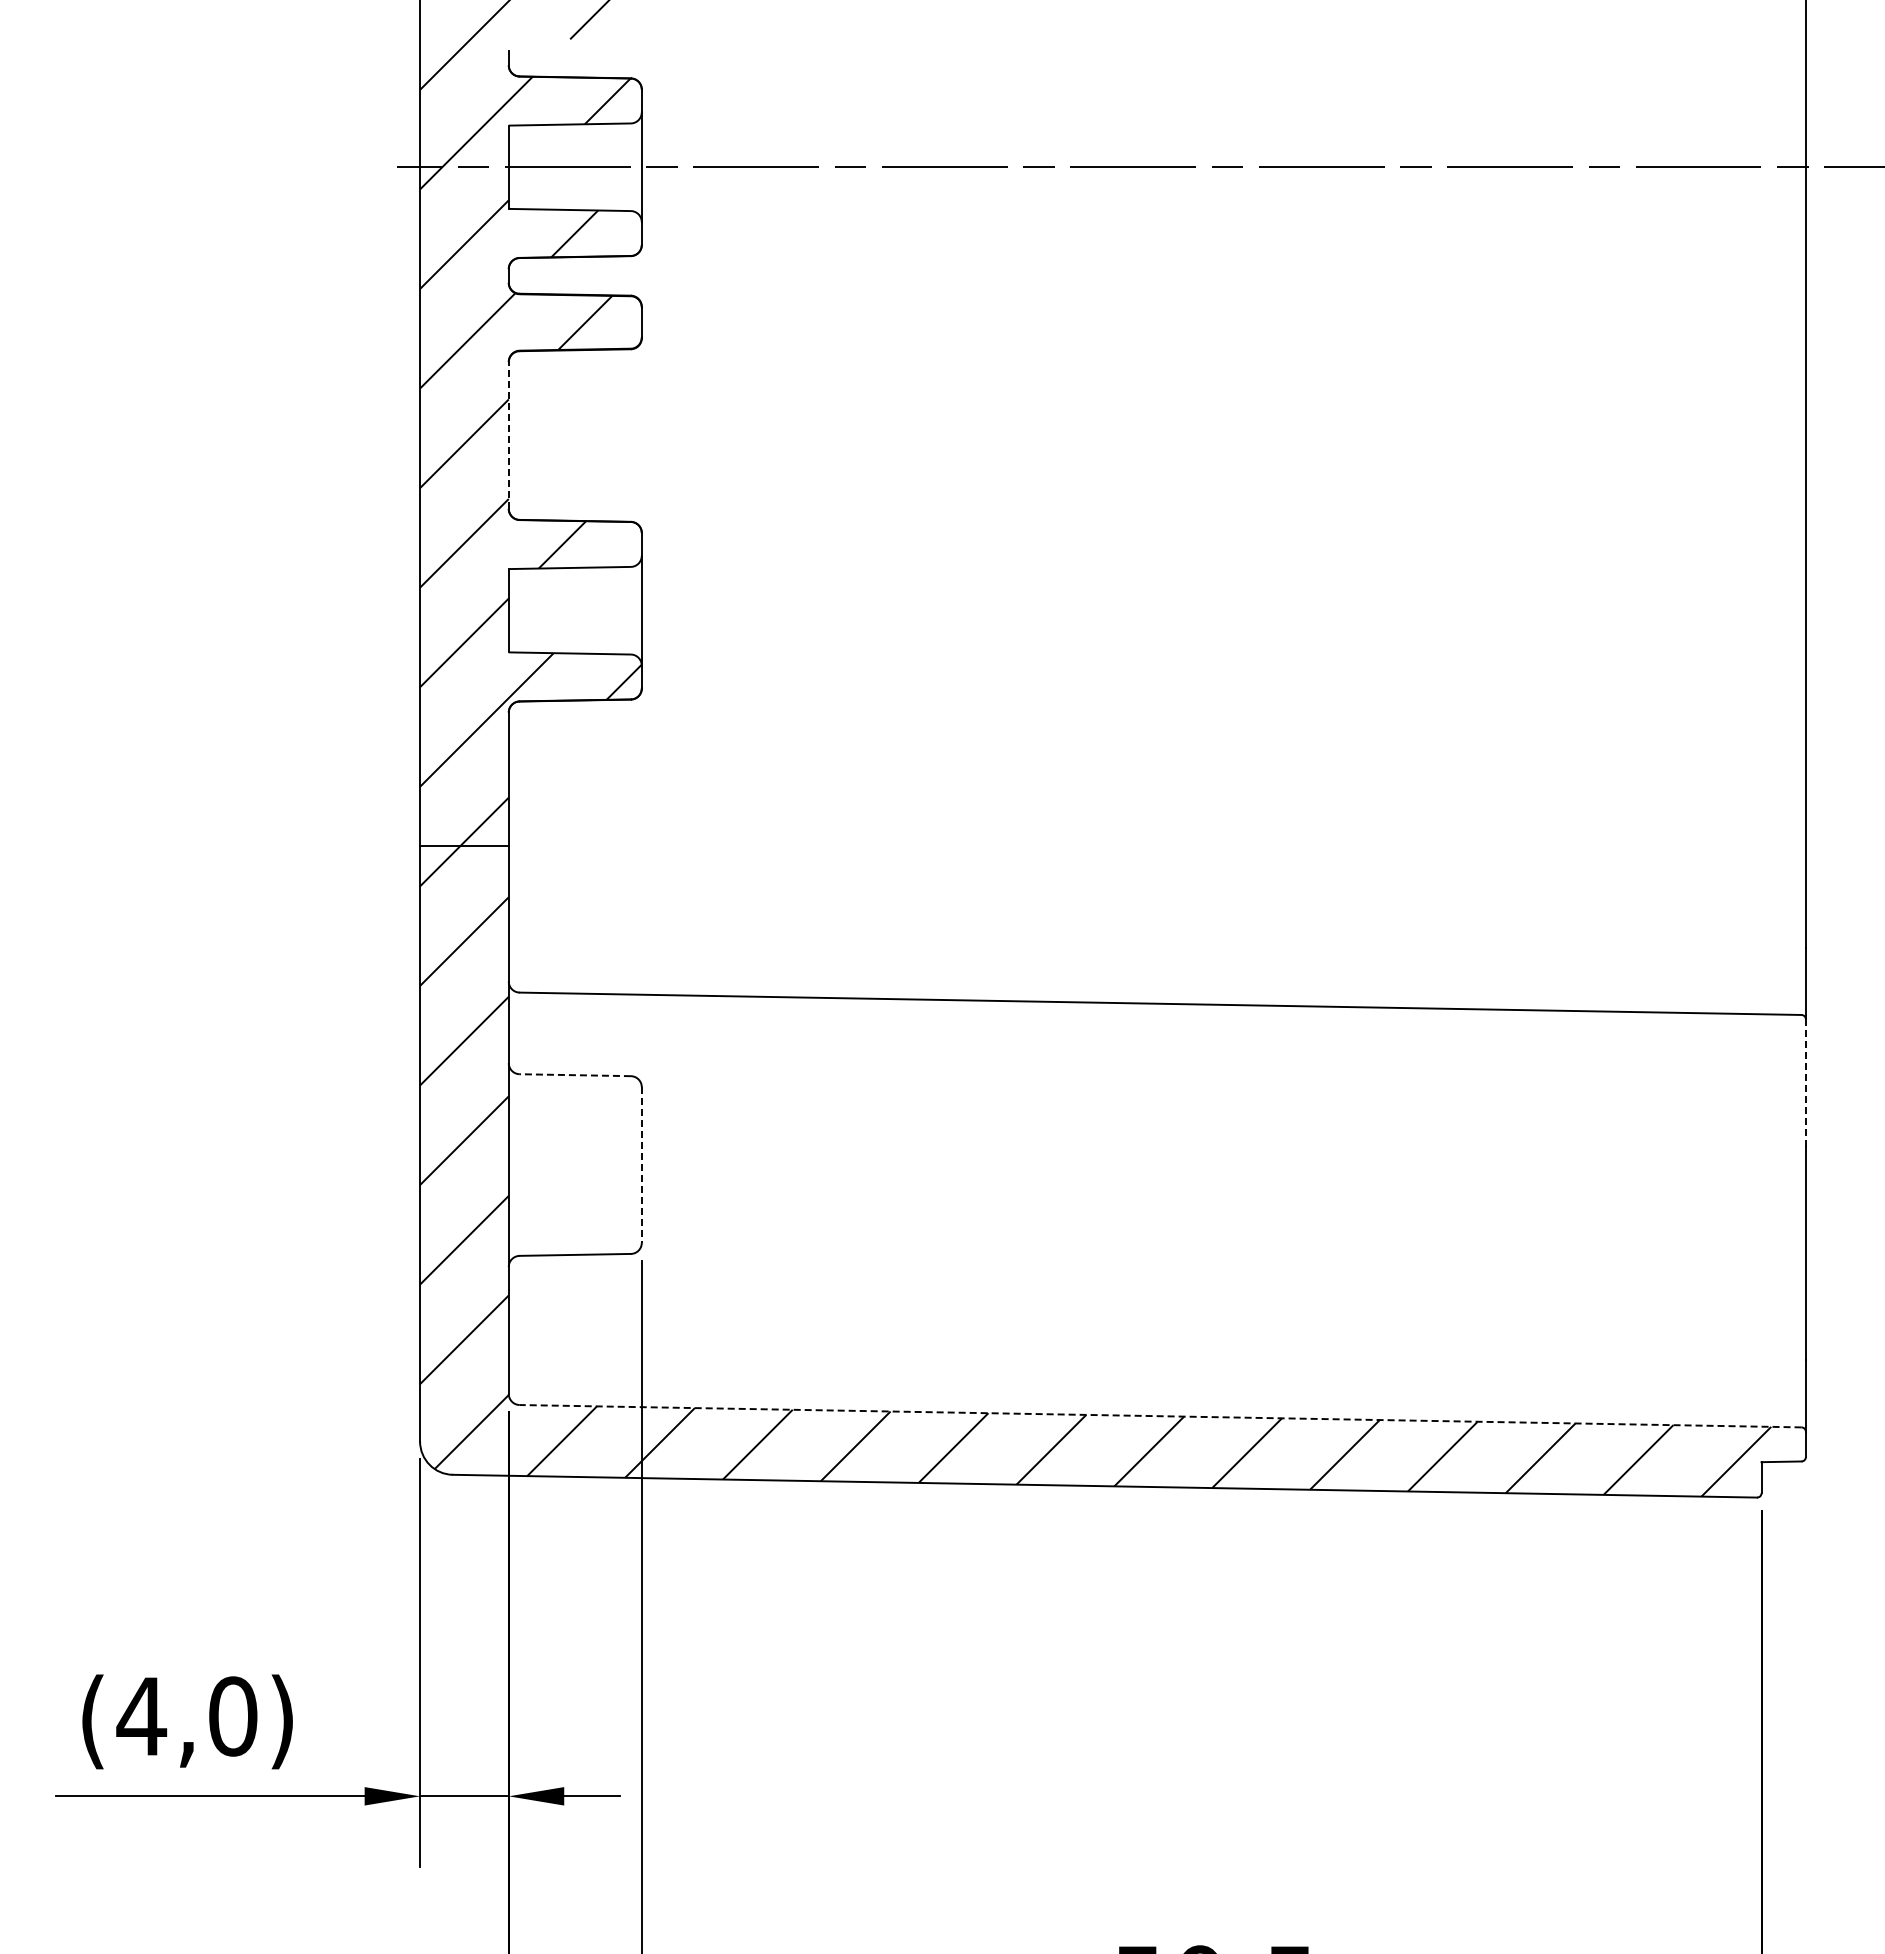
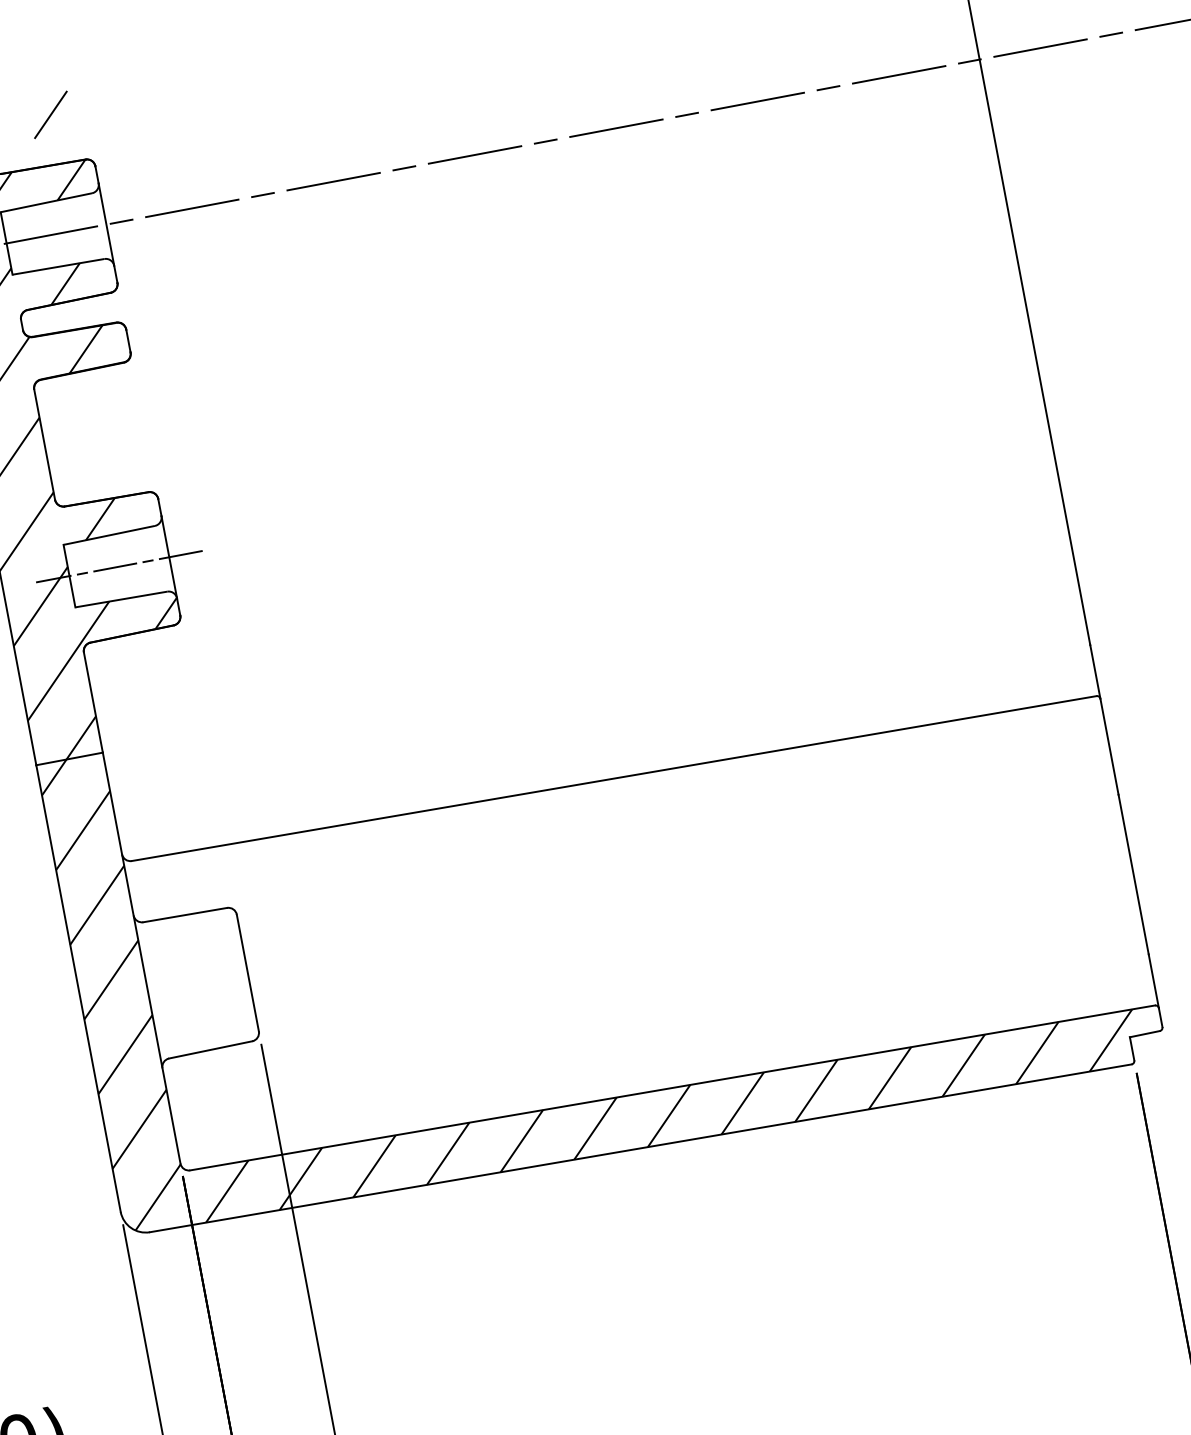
line: (508, 435) -> (44, 444), dashed -> solid
line: (575, 610) -> (119, 566), added
line: (575, 1075) -> (185, 915), dashed -> solid
line: (1805, 1083) -> (1109, 746), dashed -> solid
line: (641, 1165) -> (247, 973), dashed -> solid
line: (1160, 1416) -> (672, 1088), dashed -> solid

